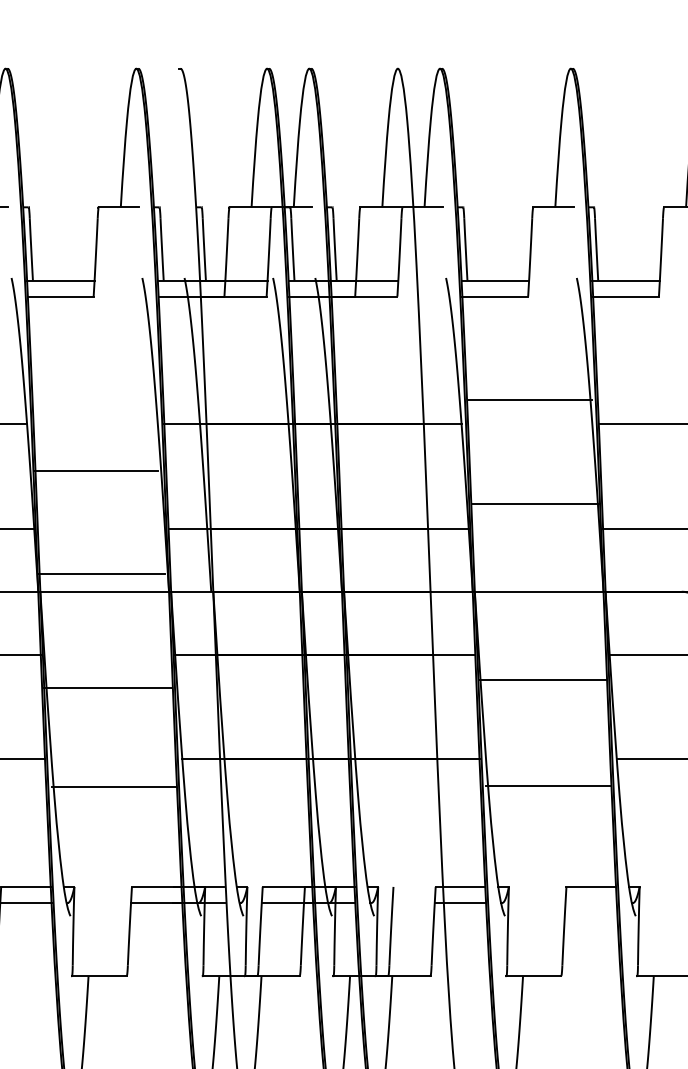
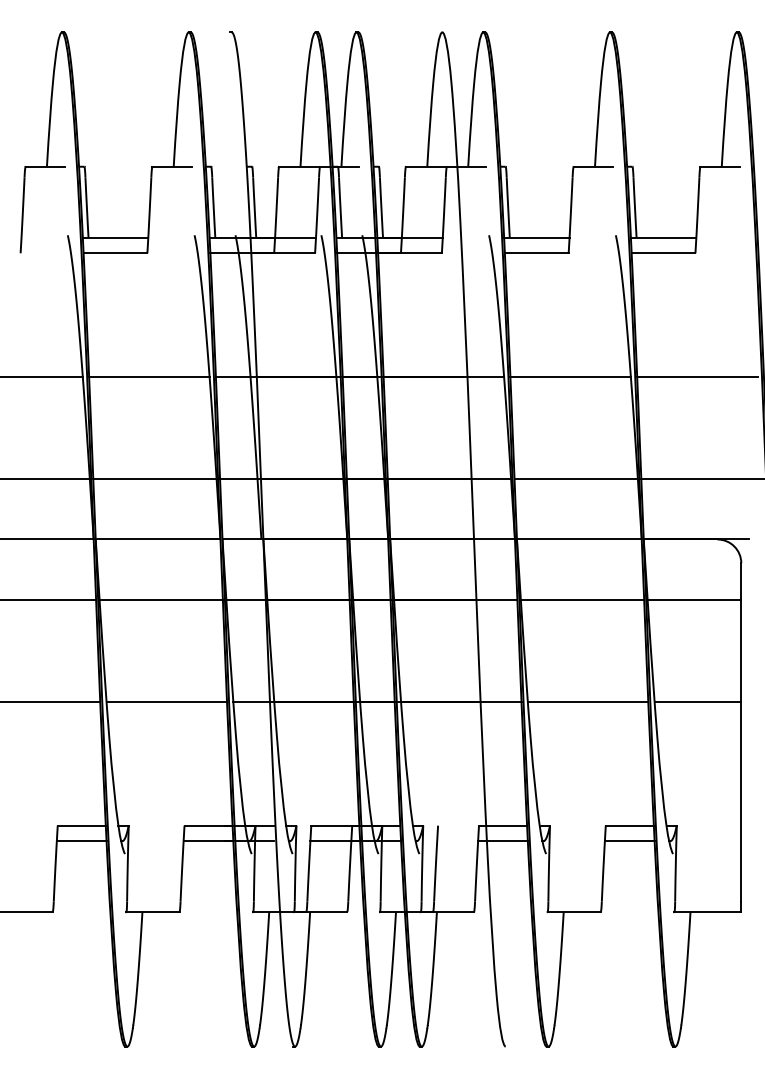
line: (530, 399) -> (570, 377), moved
line: (95, 471) -> (149, 377), moved
line: (535, 504) -> (575, 478), moved
line: (100, 574) -> (154, 478), moved
line: (542, 680) -> (582, 600), moved
line: (107, 687) -> (160, 600), moved
line: (547, 785) -> (587, 701), moved
line: (113, 786) -> (166, 701), moved
line: (590, 903) -> (629, 841), added

